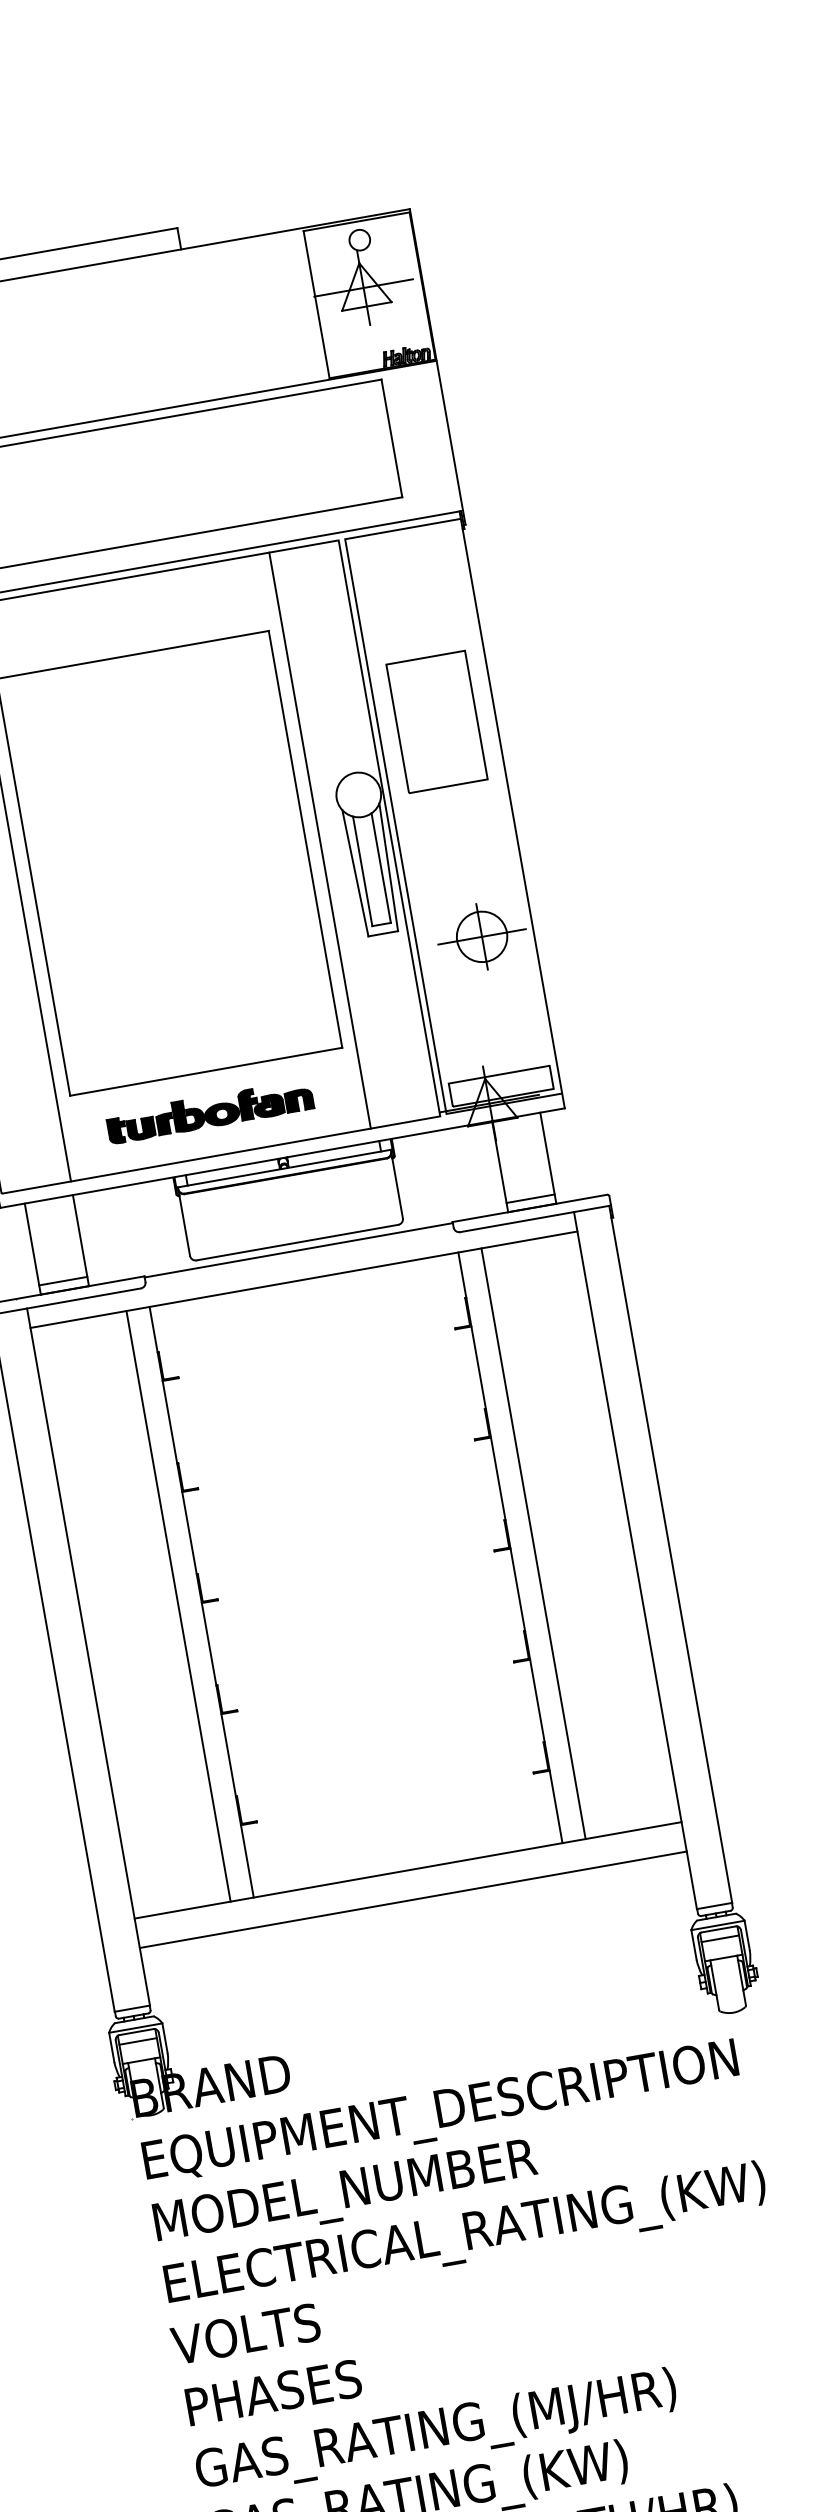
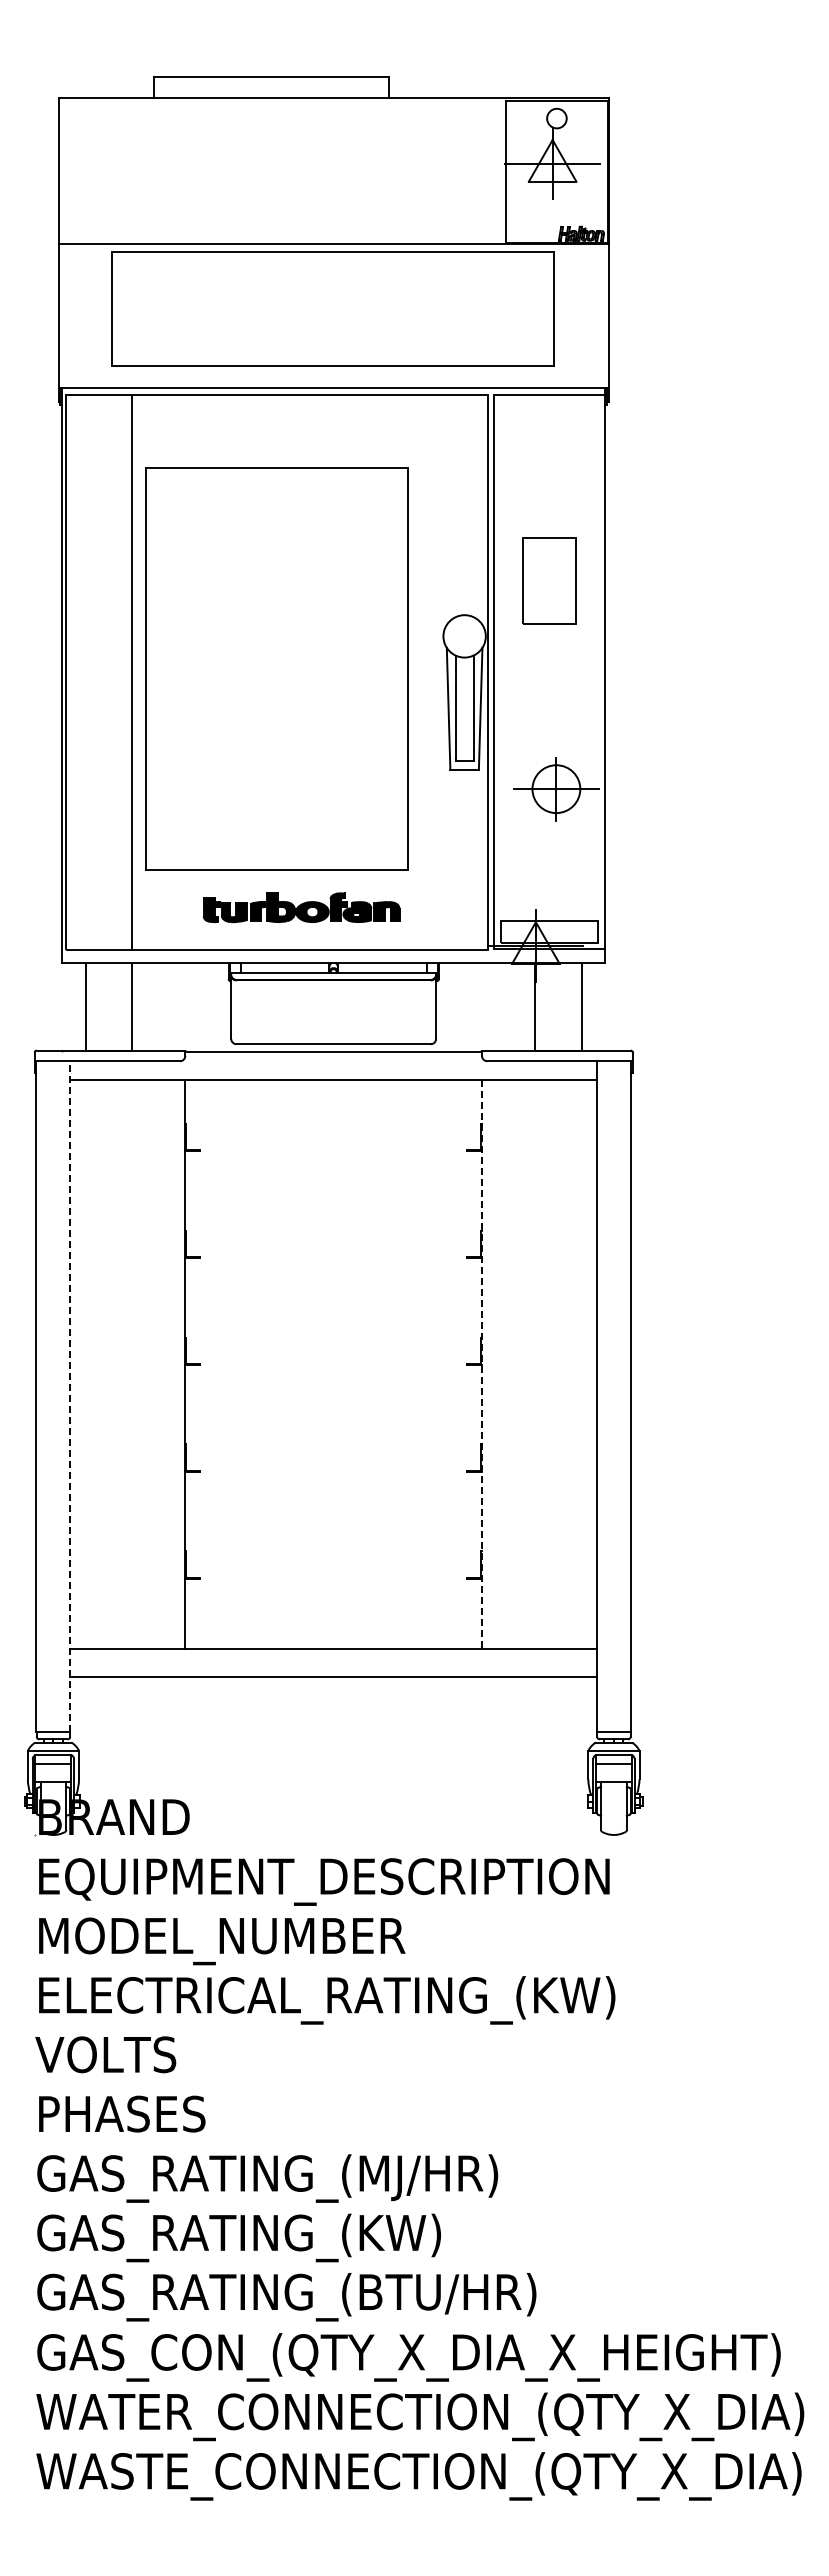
part: (436, 721) -> (549, 580), size x0.7
line: (319, 840) -> (420, 672), removed
part: (209, 1111) -> (301, 907), moved
line: (530, 1198) -> (558, 1041), removed
line: (63, 1281) -> (108, 1041), removed
line: (533, 1542) -> (504, 1363), removed
line: (510, 1548) -> (482, 1364), solid -> dashed
line: (178, 1605) -> (162, 1363), removed
line: (88, 1656) -> (70, 1396), solid -> dashed

